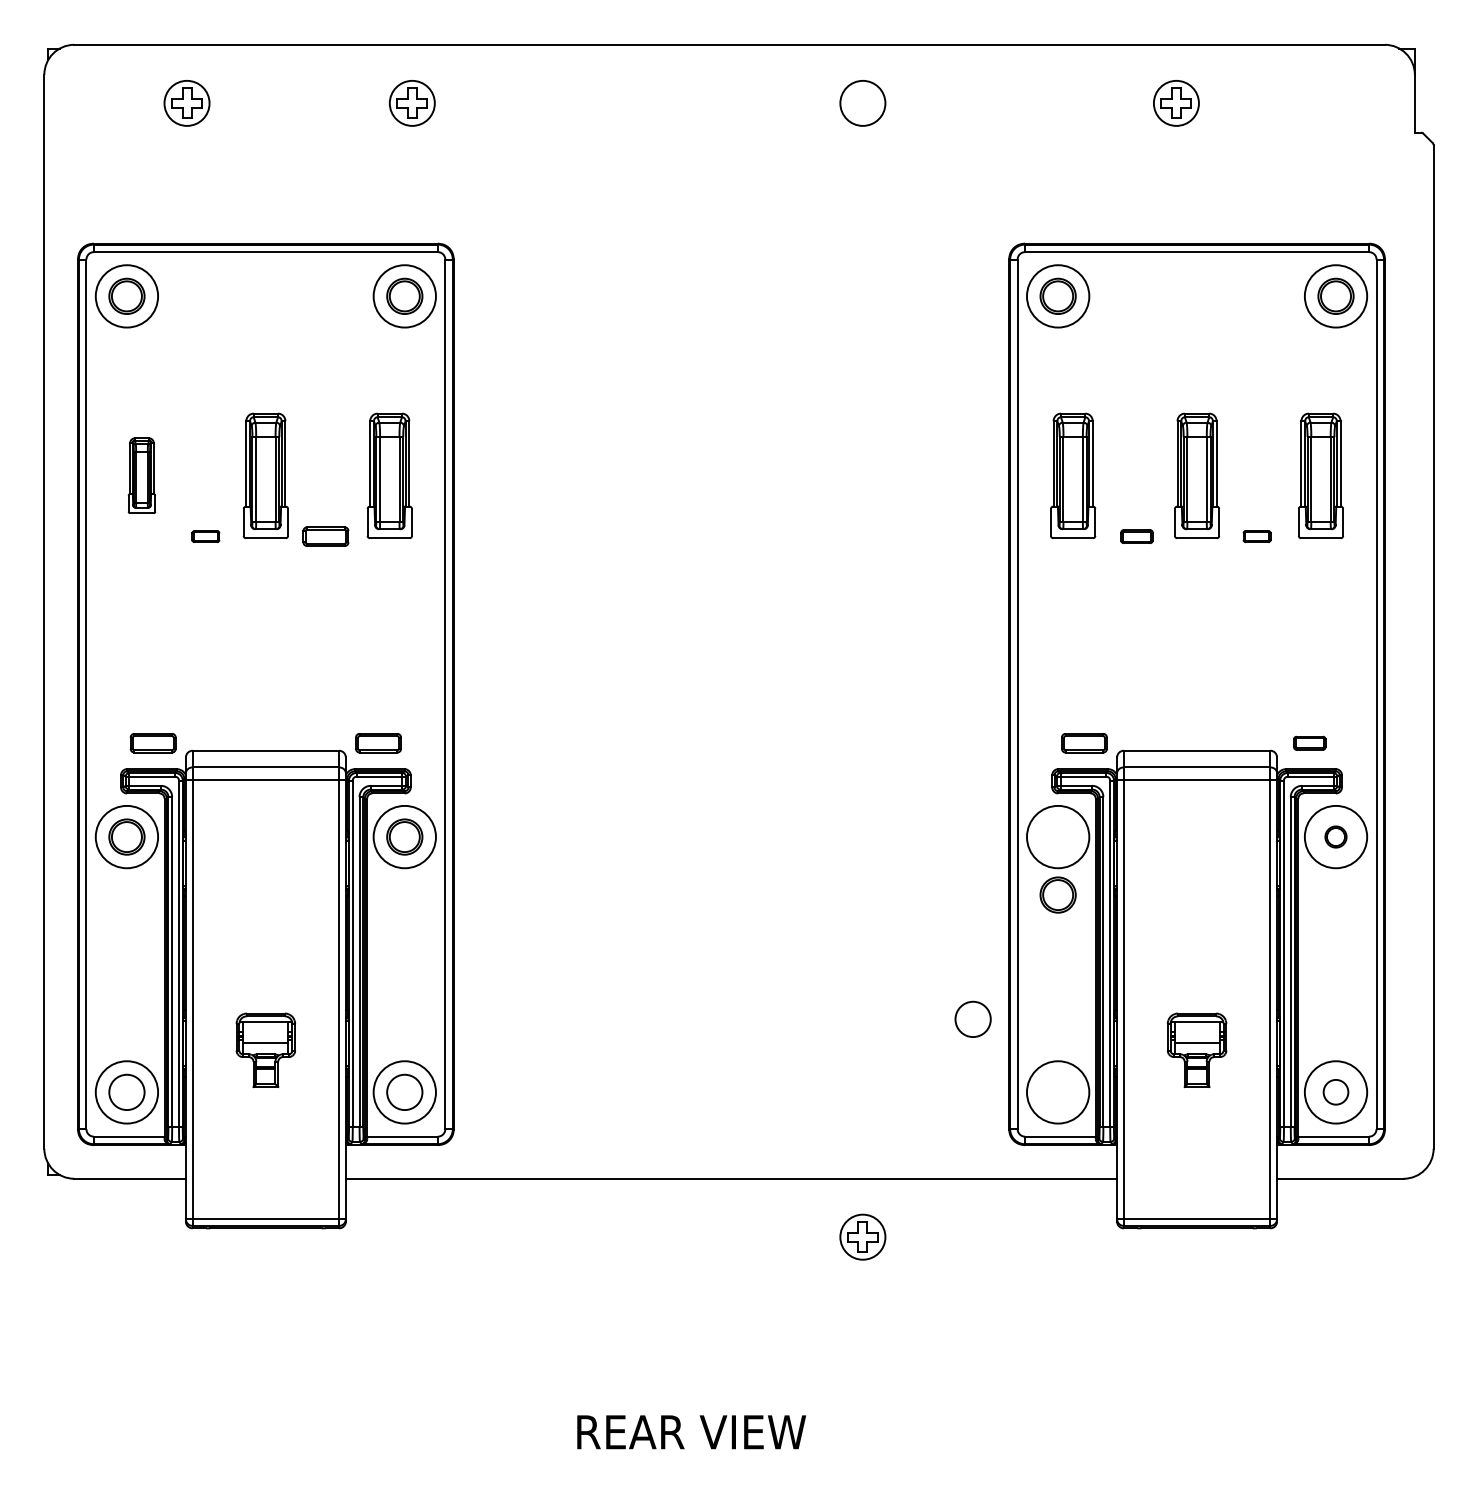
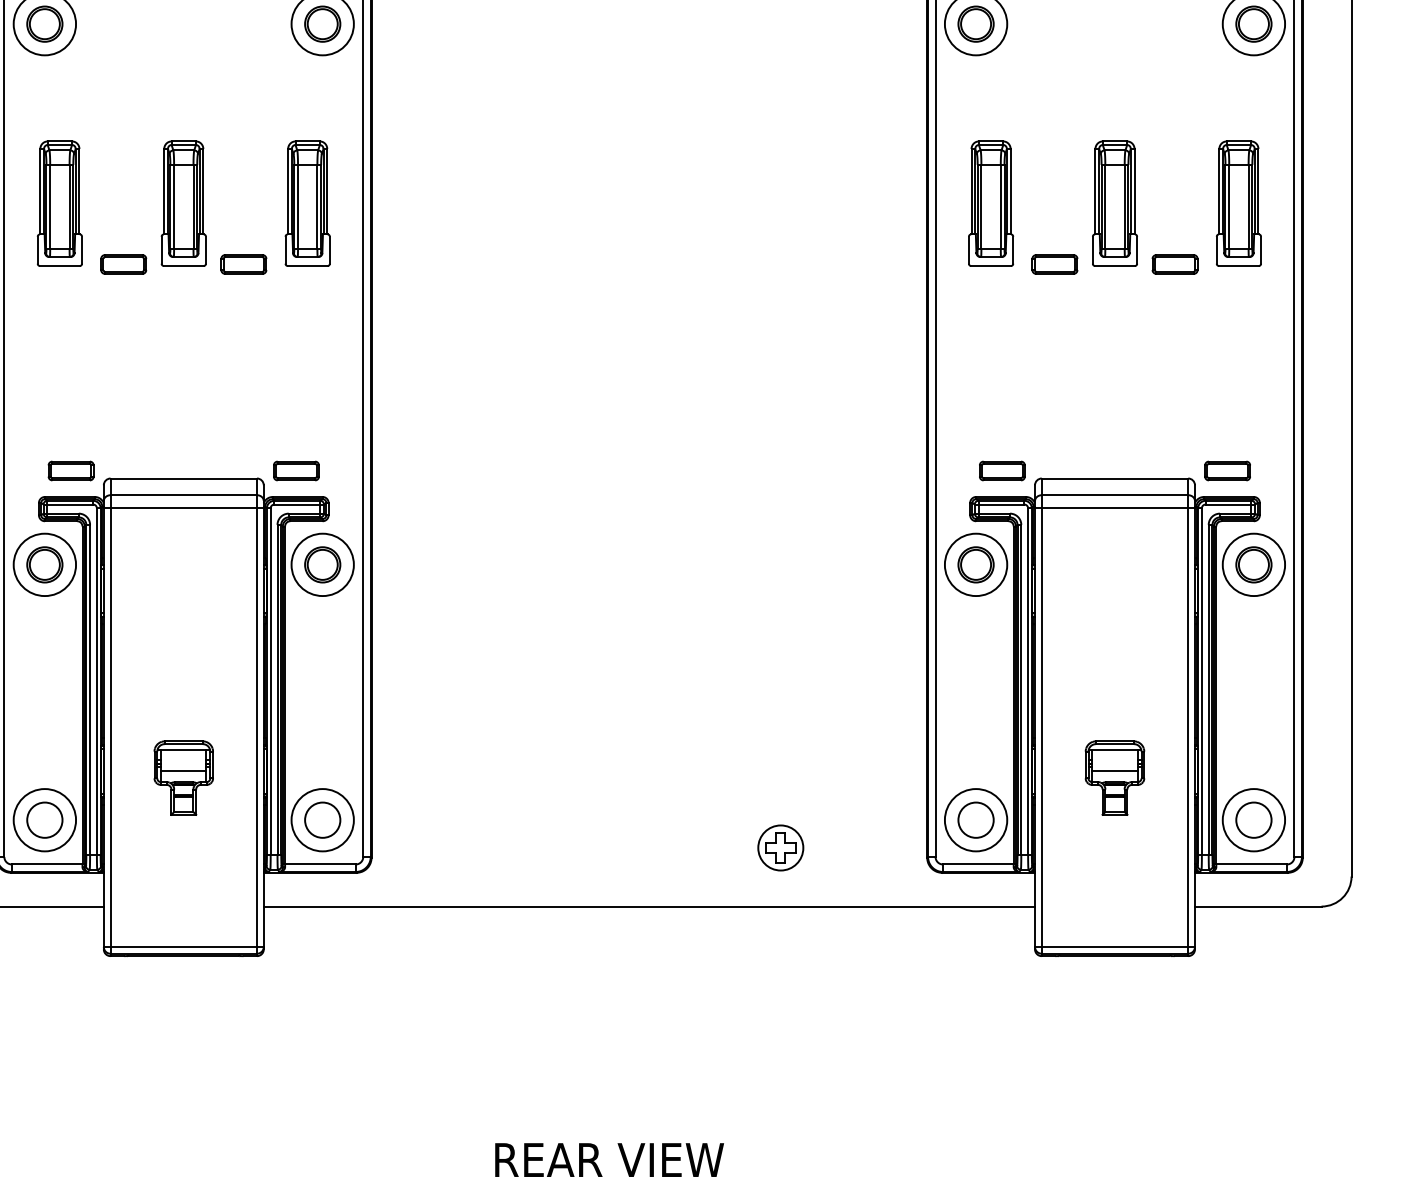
part: (141, 475) -> (59, 203), size x1.67
part: (205, 536) -> (123, 264), size x1.67
part: (1136, 536) -> (1054, 264), size x1.43
part: (1256, 536) -> (1174, 264), size x1.67
part: (1309, 743) -> (1227, 471), size x1.43
part: (1335, 836) -> (1253, 564), size x1.67
part: (1057, 894) -> (975, 564), moved
circle: (972, 1018) -> (975, 819), moved
circle: (1335, 1091) -> (1253, 819), size x1.43
part: (862, 1236) -> (780, 847), moved

